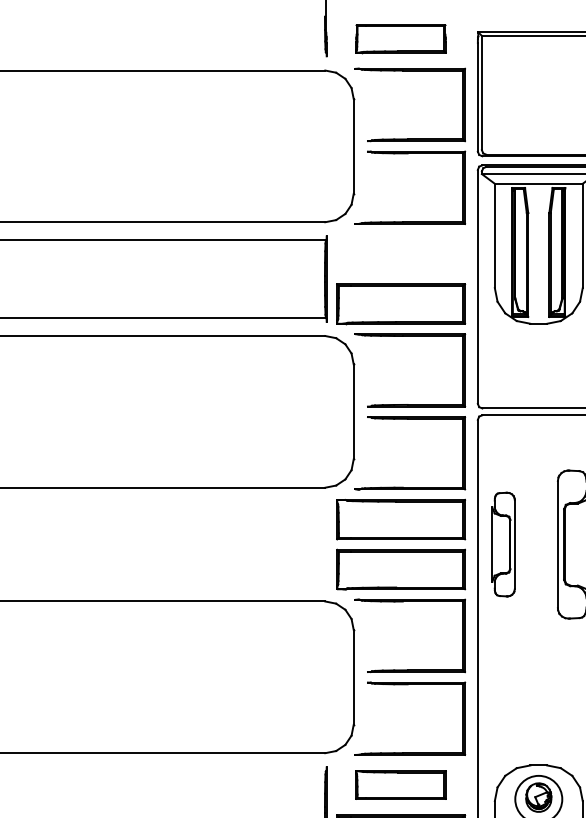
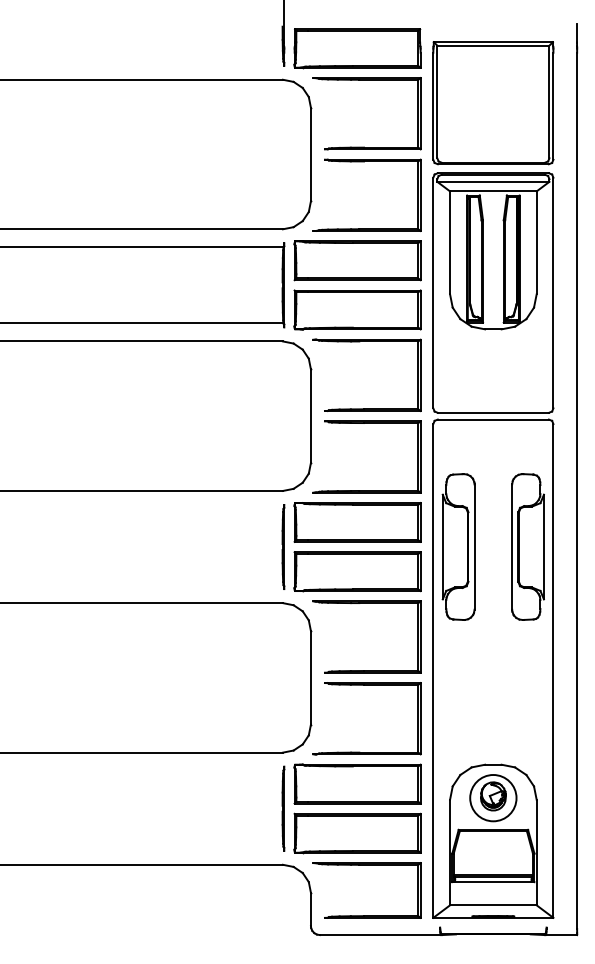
part: (400, 38) -> (357, 48), size x1.43
part: (400, 253) -> (357, 260), added
line: (325, 544) -> (283, 546), added
part: (503, 544) -> (458, 546), size x1.43
part: (400, 784) -> (357, 783), size x1.43

